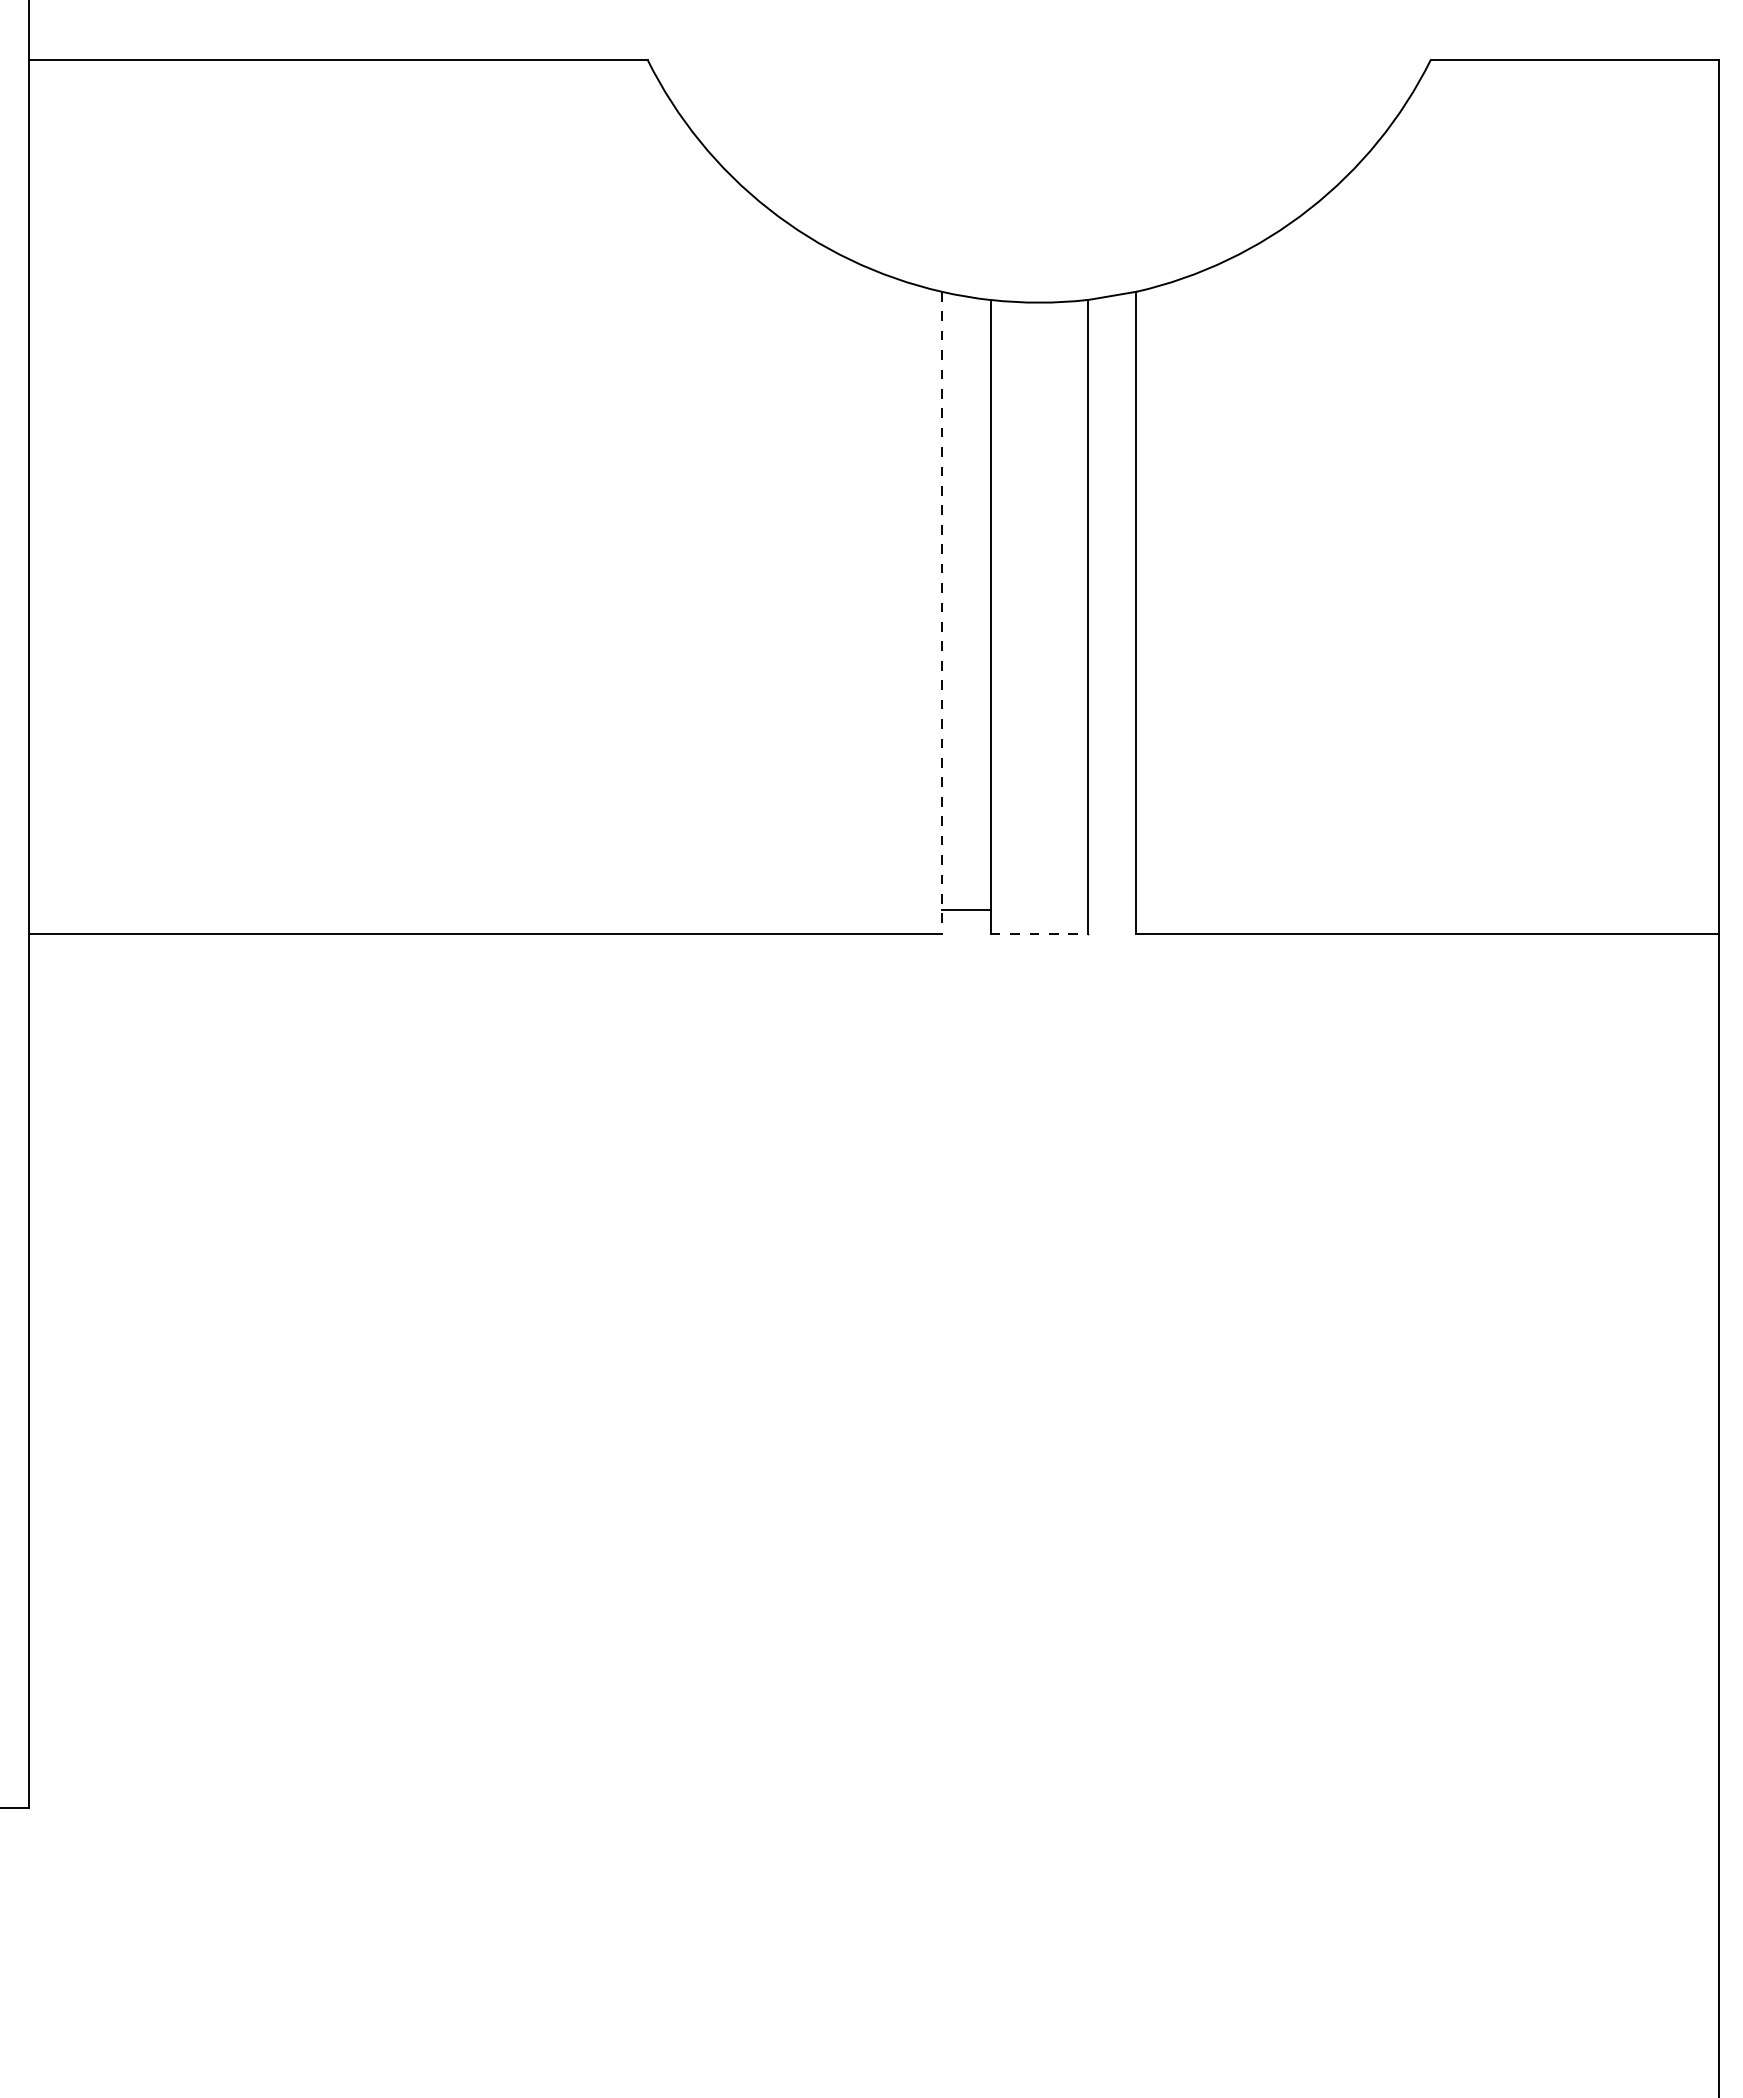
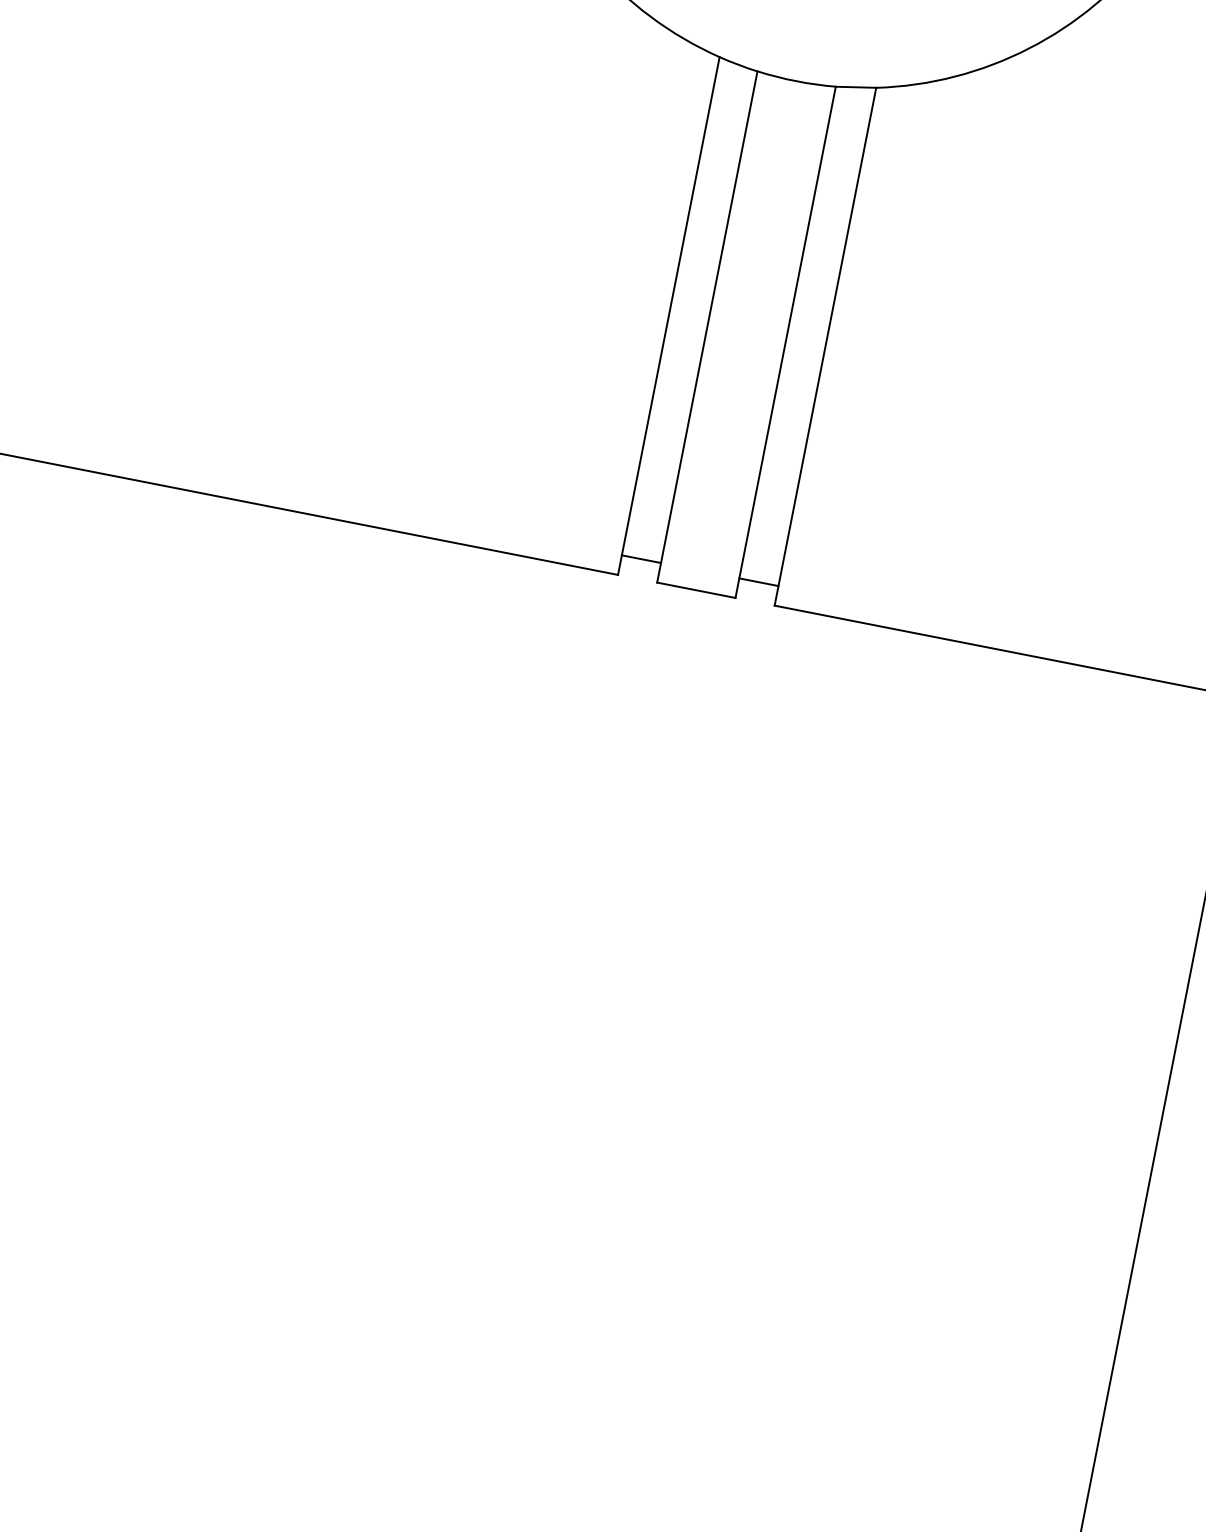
line: (942, 613) -> (669, 316), dashed -> solid
line: (1111, 909) -> (758, 581), added
line: (1039, 934) -> (696, 590), dashed -> solid

